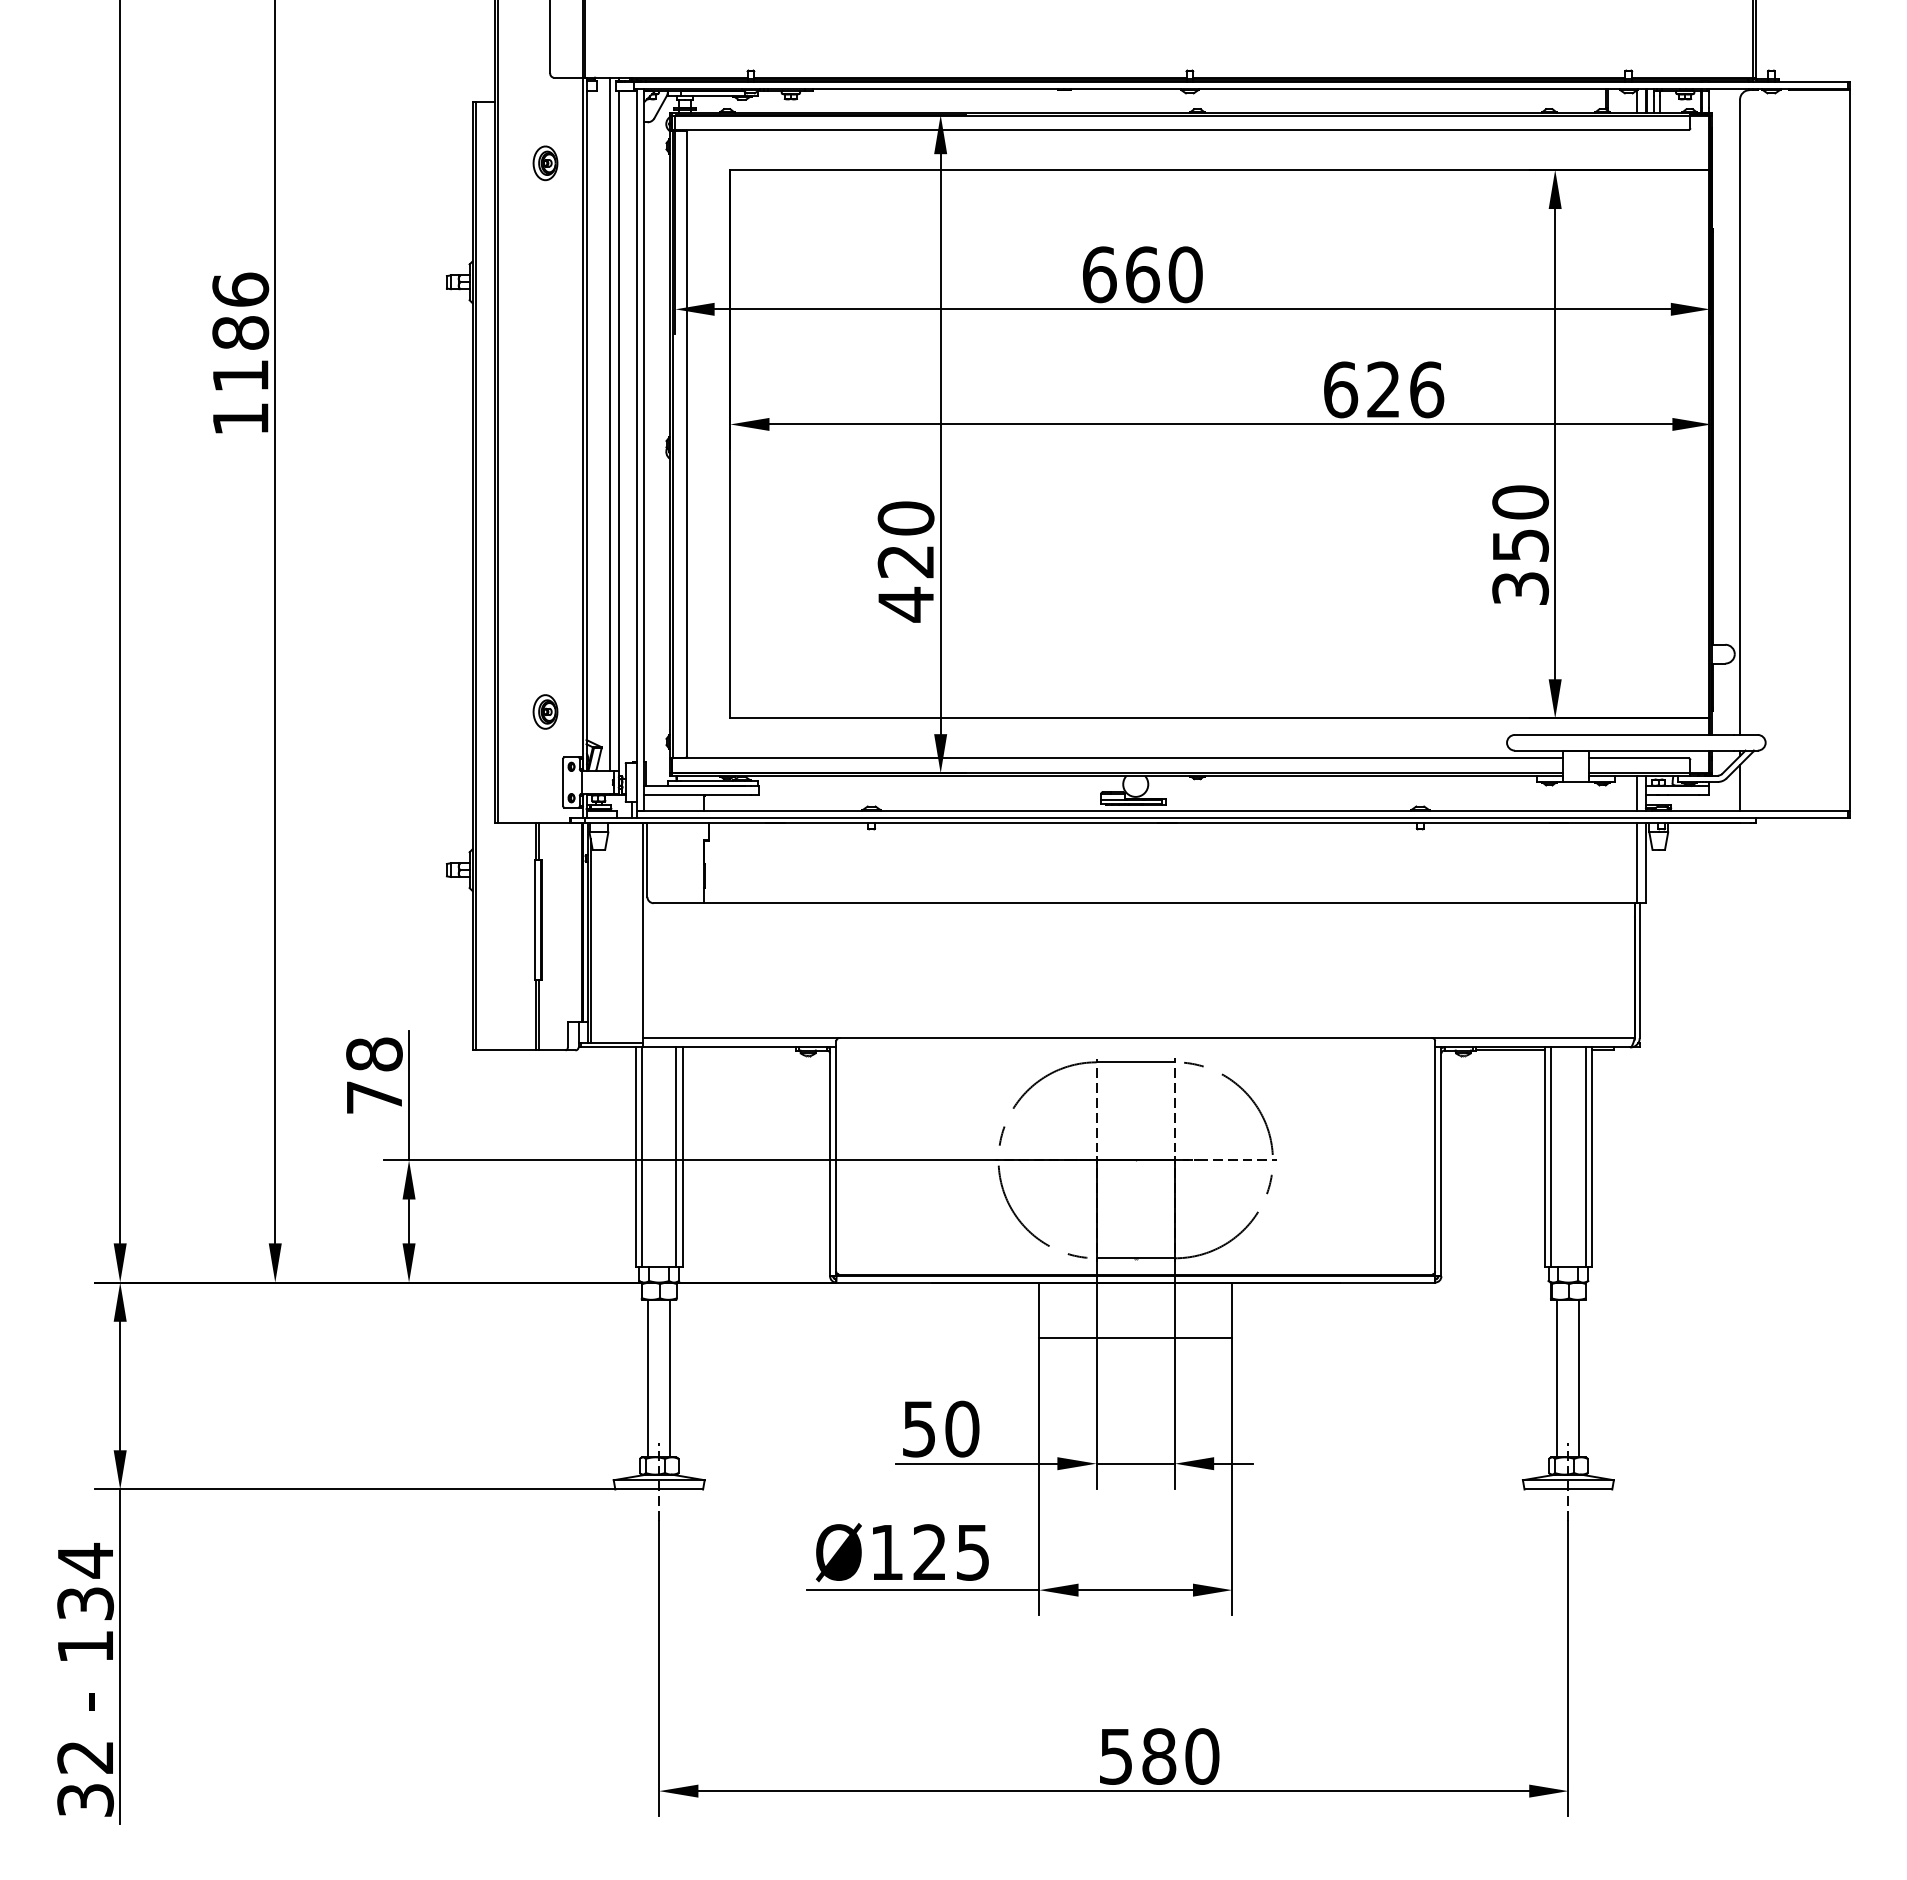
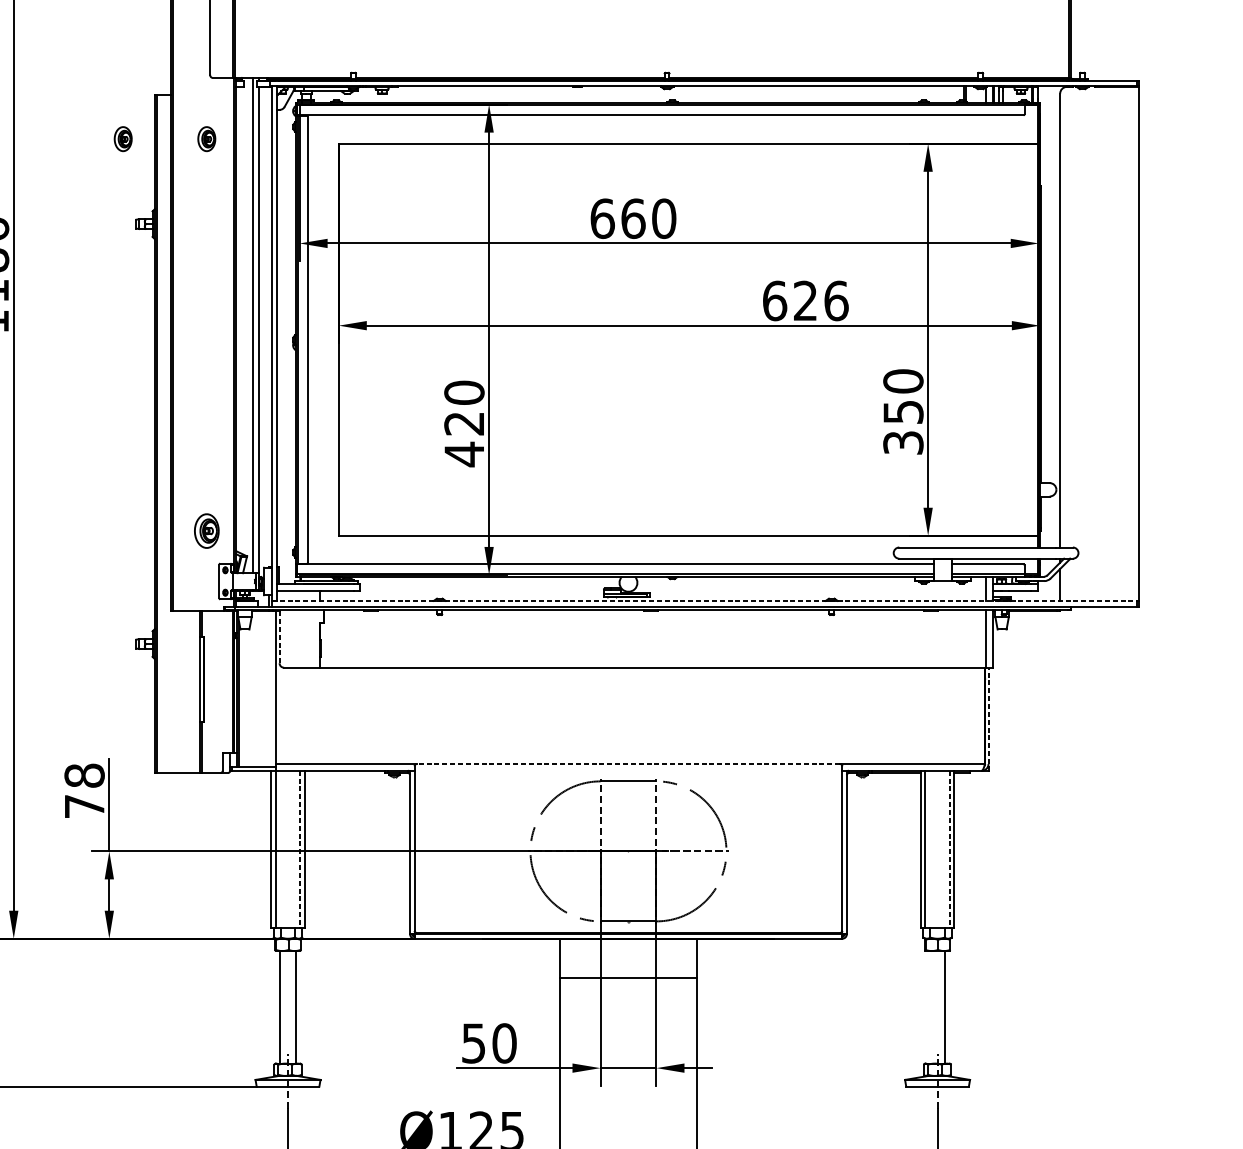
part: (428, 163) -> (123, 139), added
part: (545, 711) -> (206, 530), size x1.4
line: (1242, 810) -> (704, 601), solid -> dashed
line: (647, 860) -> (279, 637), solid -> dashed
line: (1639, 970) -> (988, 715), solid -> dashed
line: (1135, 1038) -> (628, 764), solid -> dashed
line: (676, 1157) -> (300, 849), solid -> dashed
line: (1585, 1157) -> (949, 849), solid -> dashed
line: (1557, 1378) -> (929, 1007), removed

